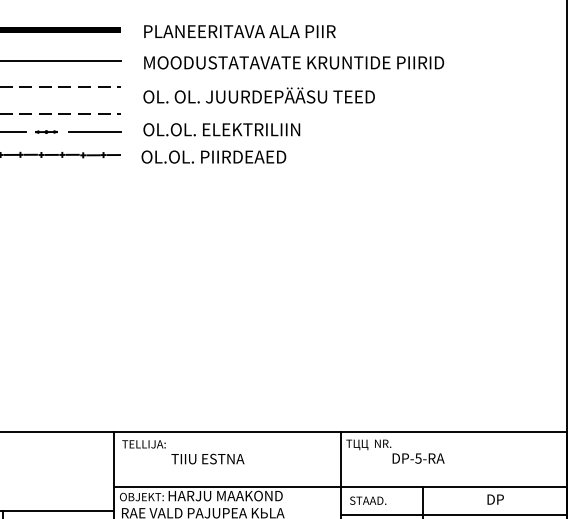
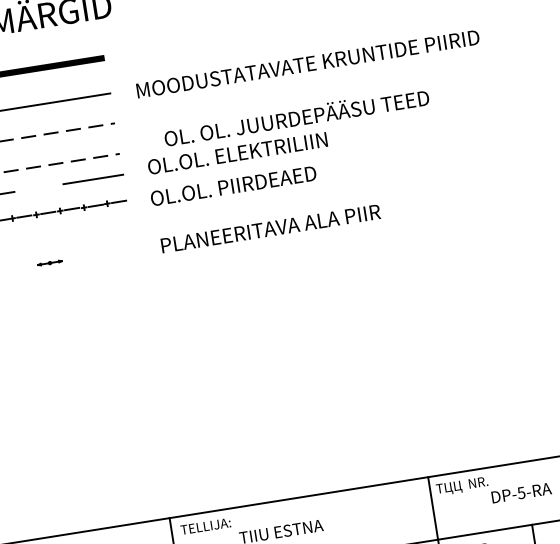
text: (239, 31) -> (270, 228), moved
text: (258, 95) -> (295, 117), moved
line: (46, 131) -> (49, 262), moved

